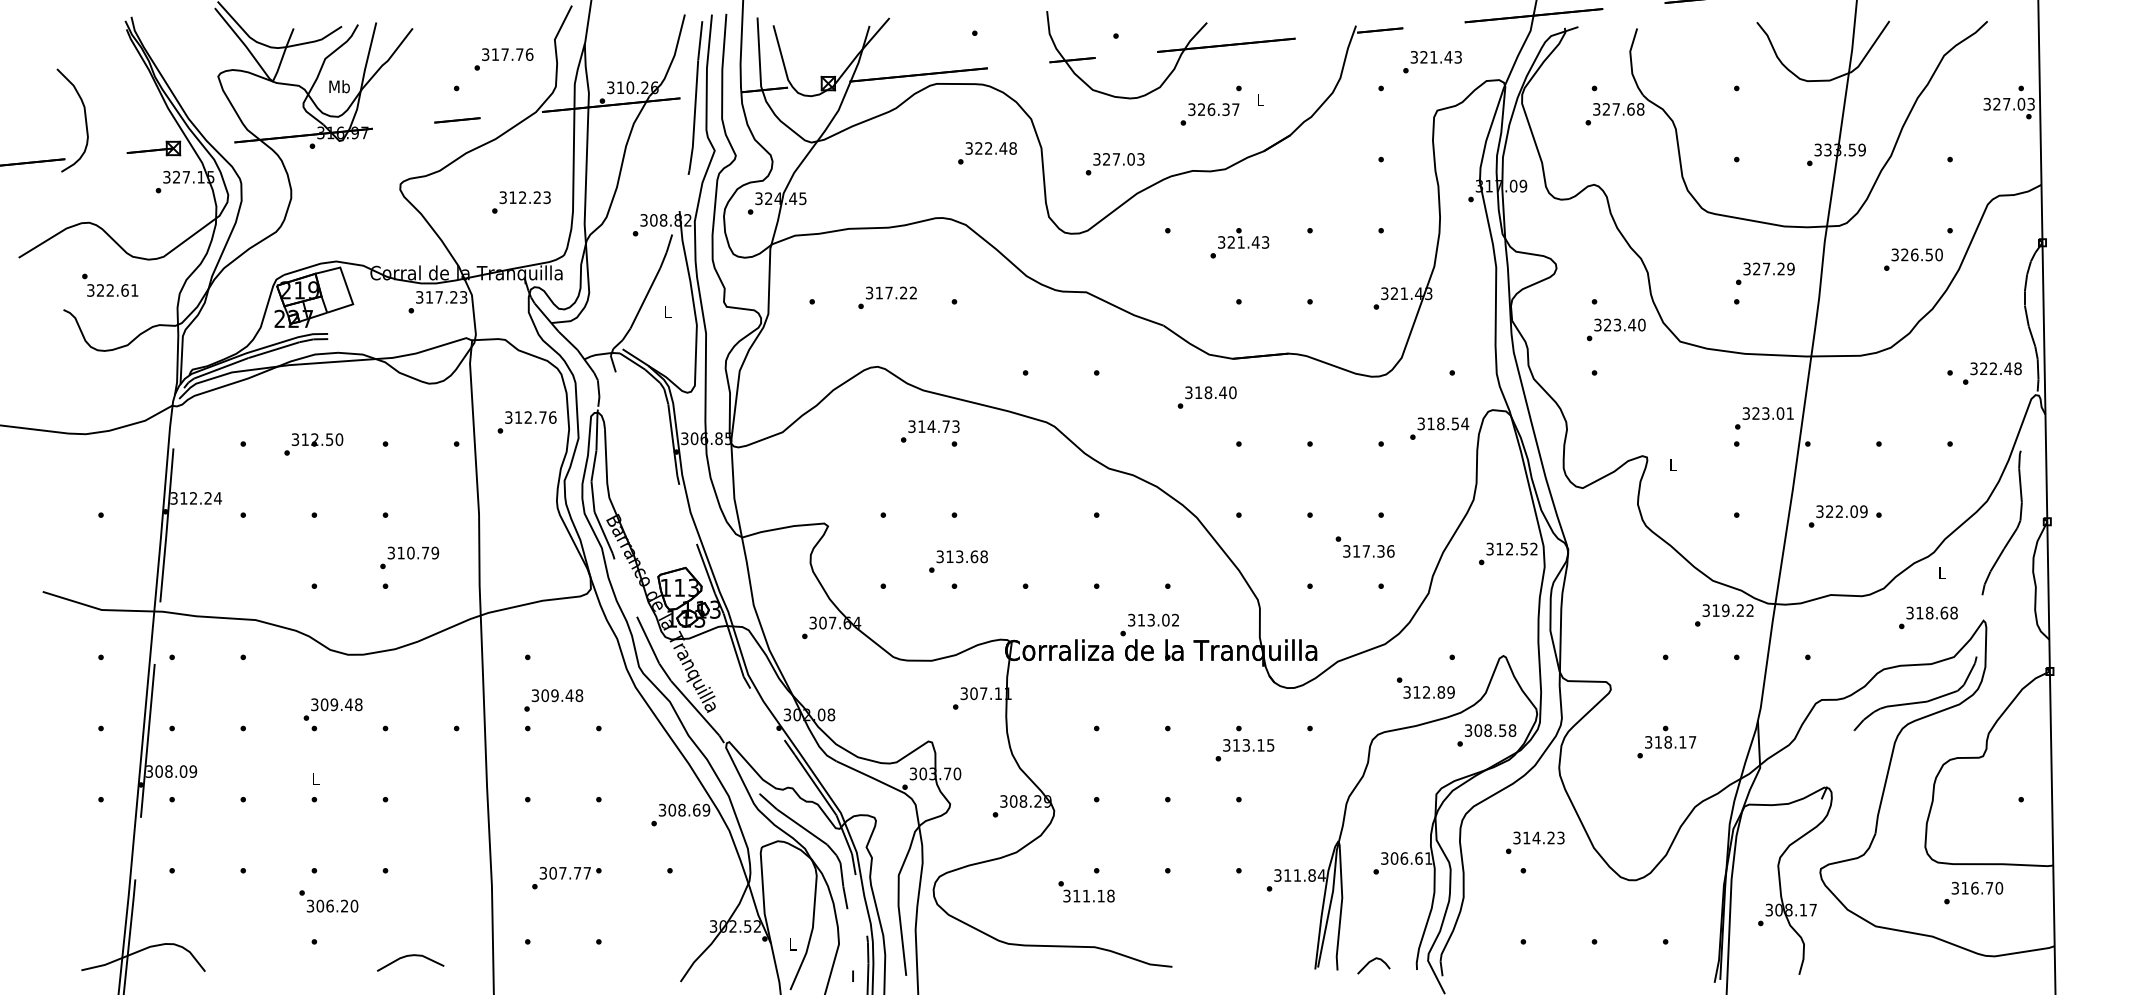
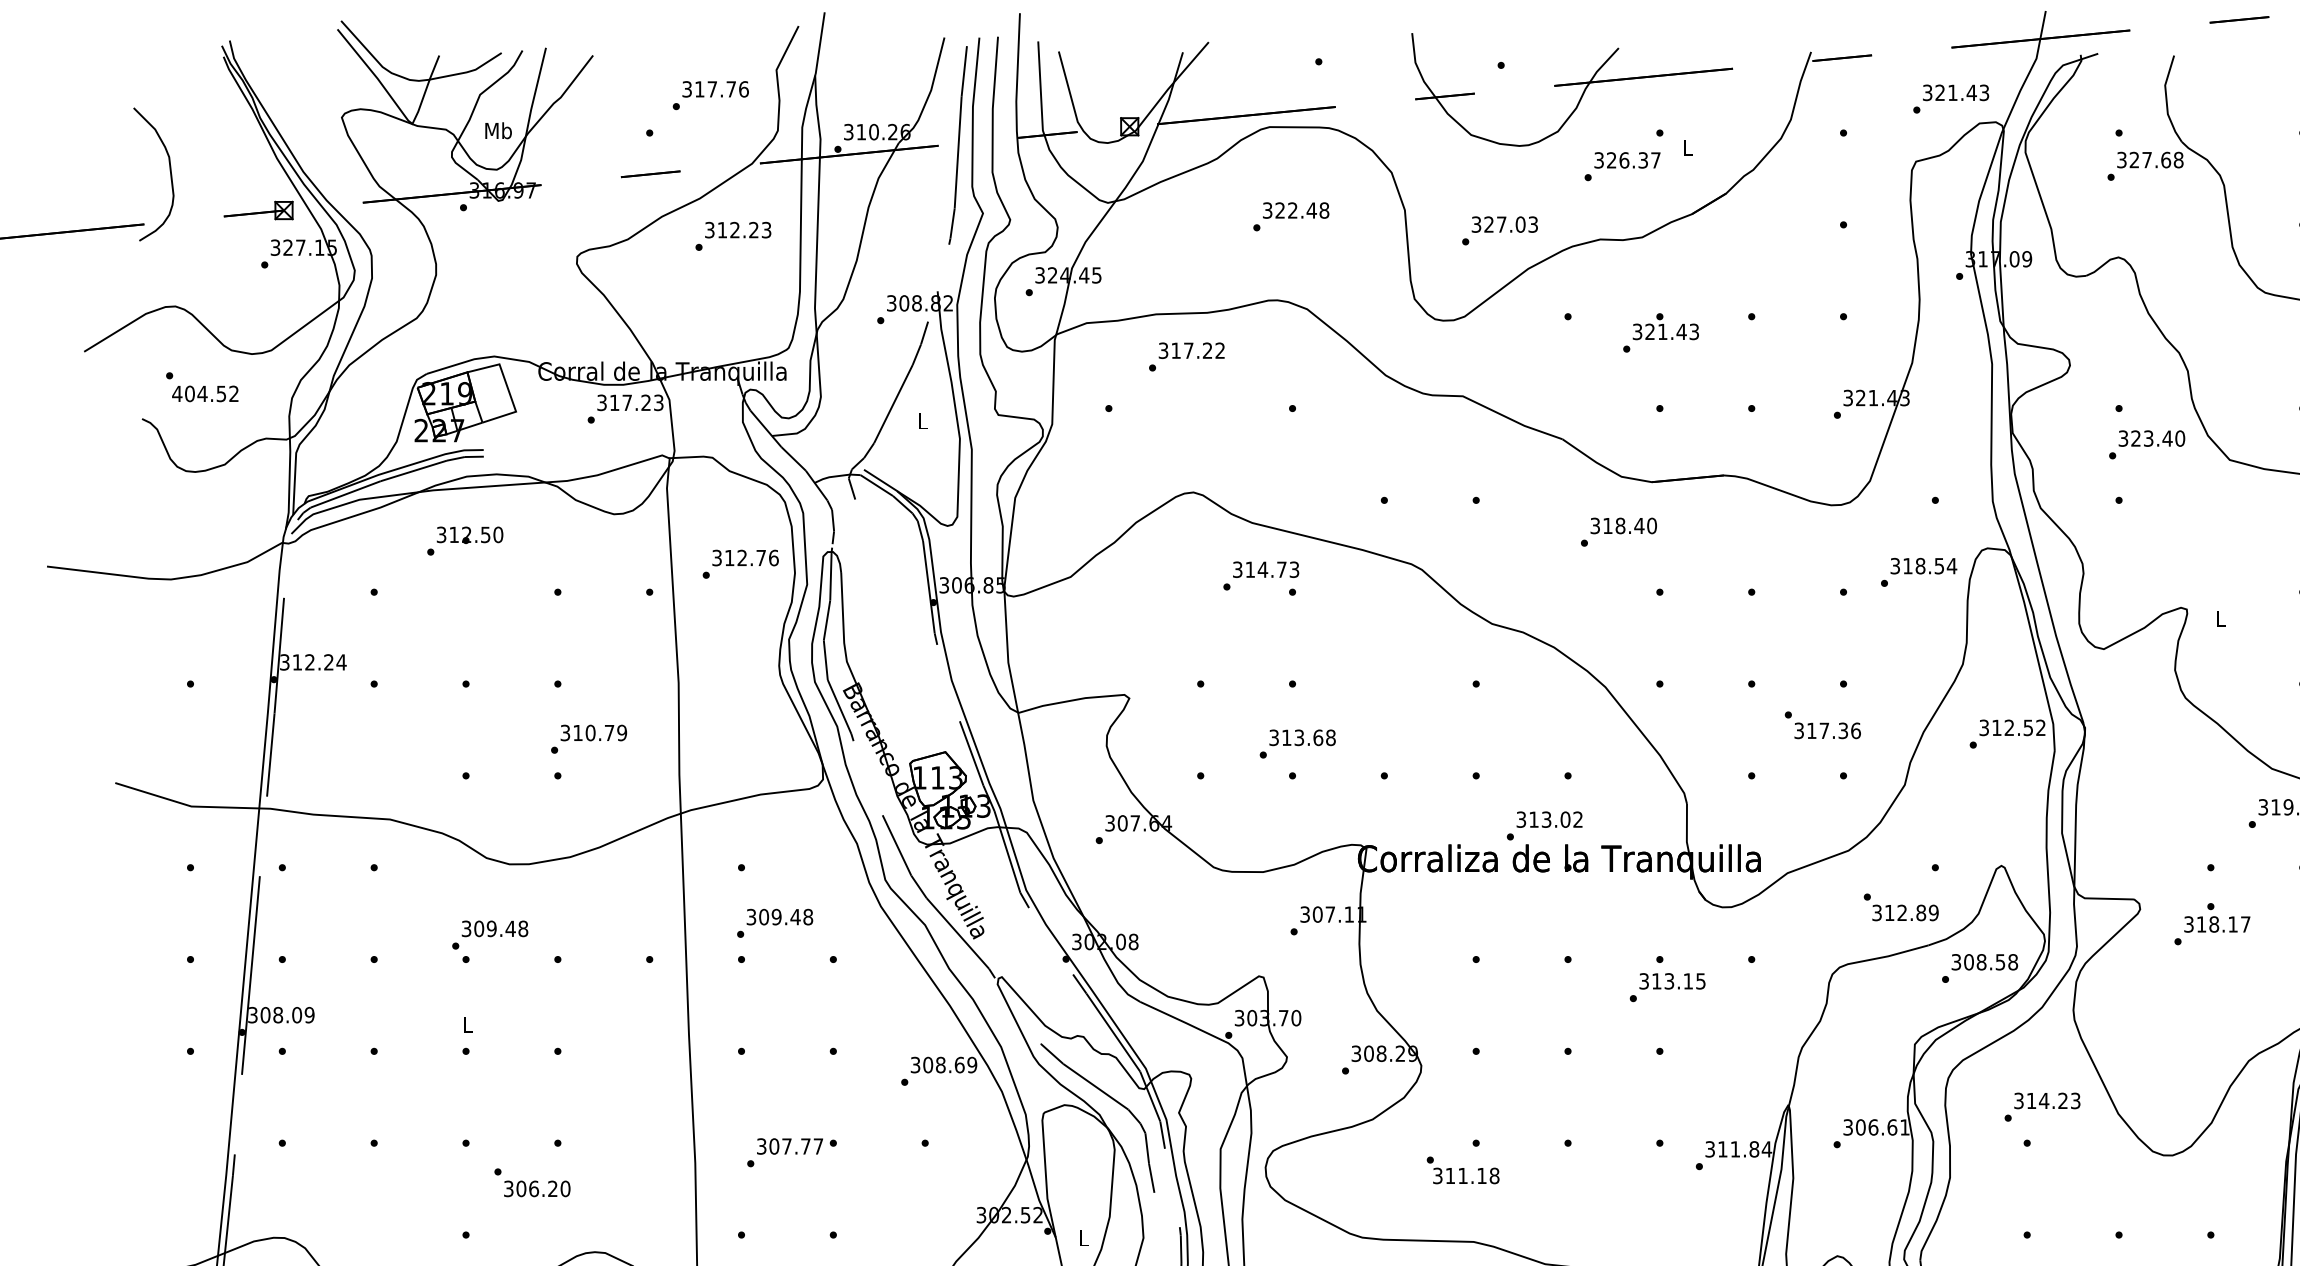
text: (1432, 62) -> (1951, 99), moved
text: (987, 153) -> (1291, 217), moved
text: (521, 202) -> (733, 236), moved
text: (112, 290) -> (205, 393), 322.61 -> 404.52
text: (887, 297) -> (1186, 356), moved
text: (313, 444) -> (464, 541), moved
text: (1666, 741) -> (2211, 923), moved
text: (328, 901) -> (532, 1182), moved

